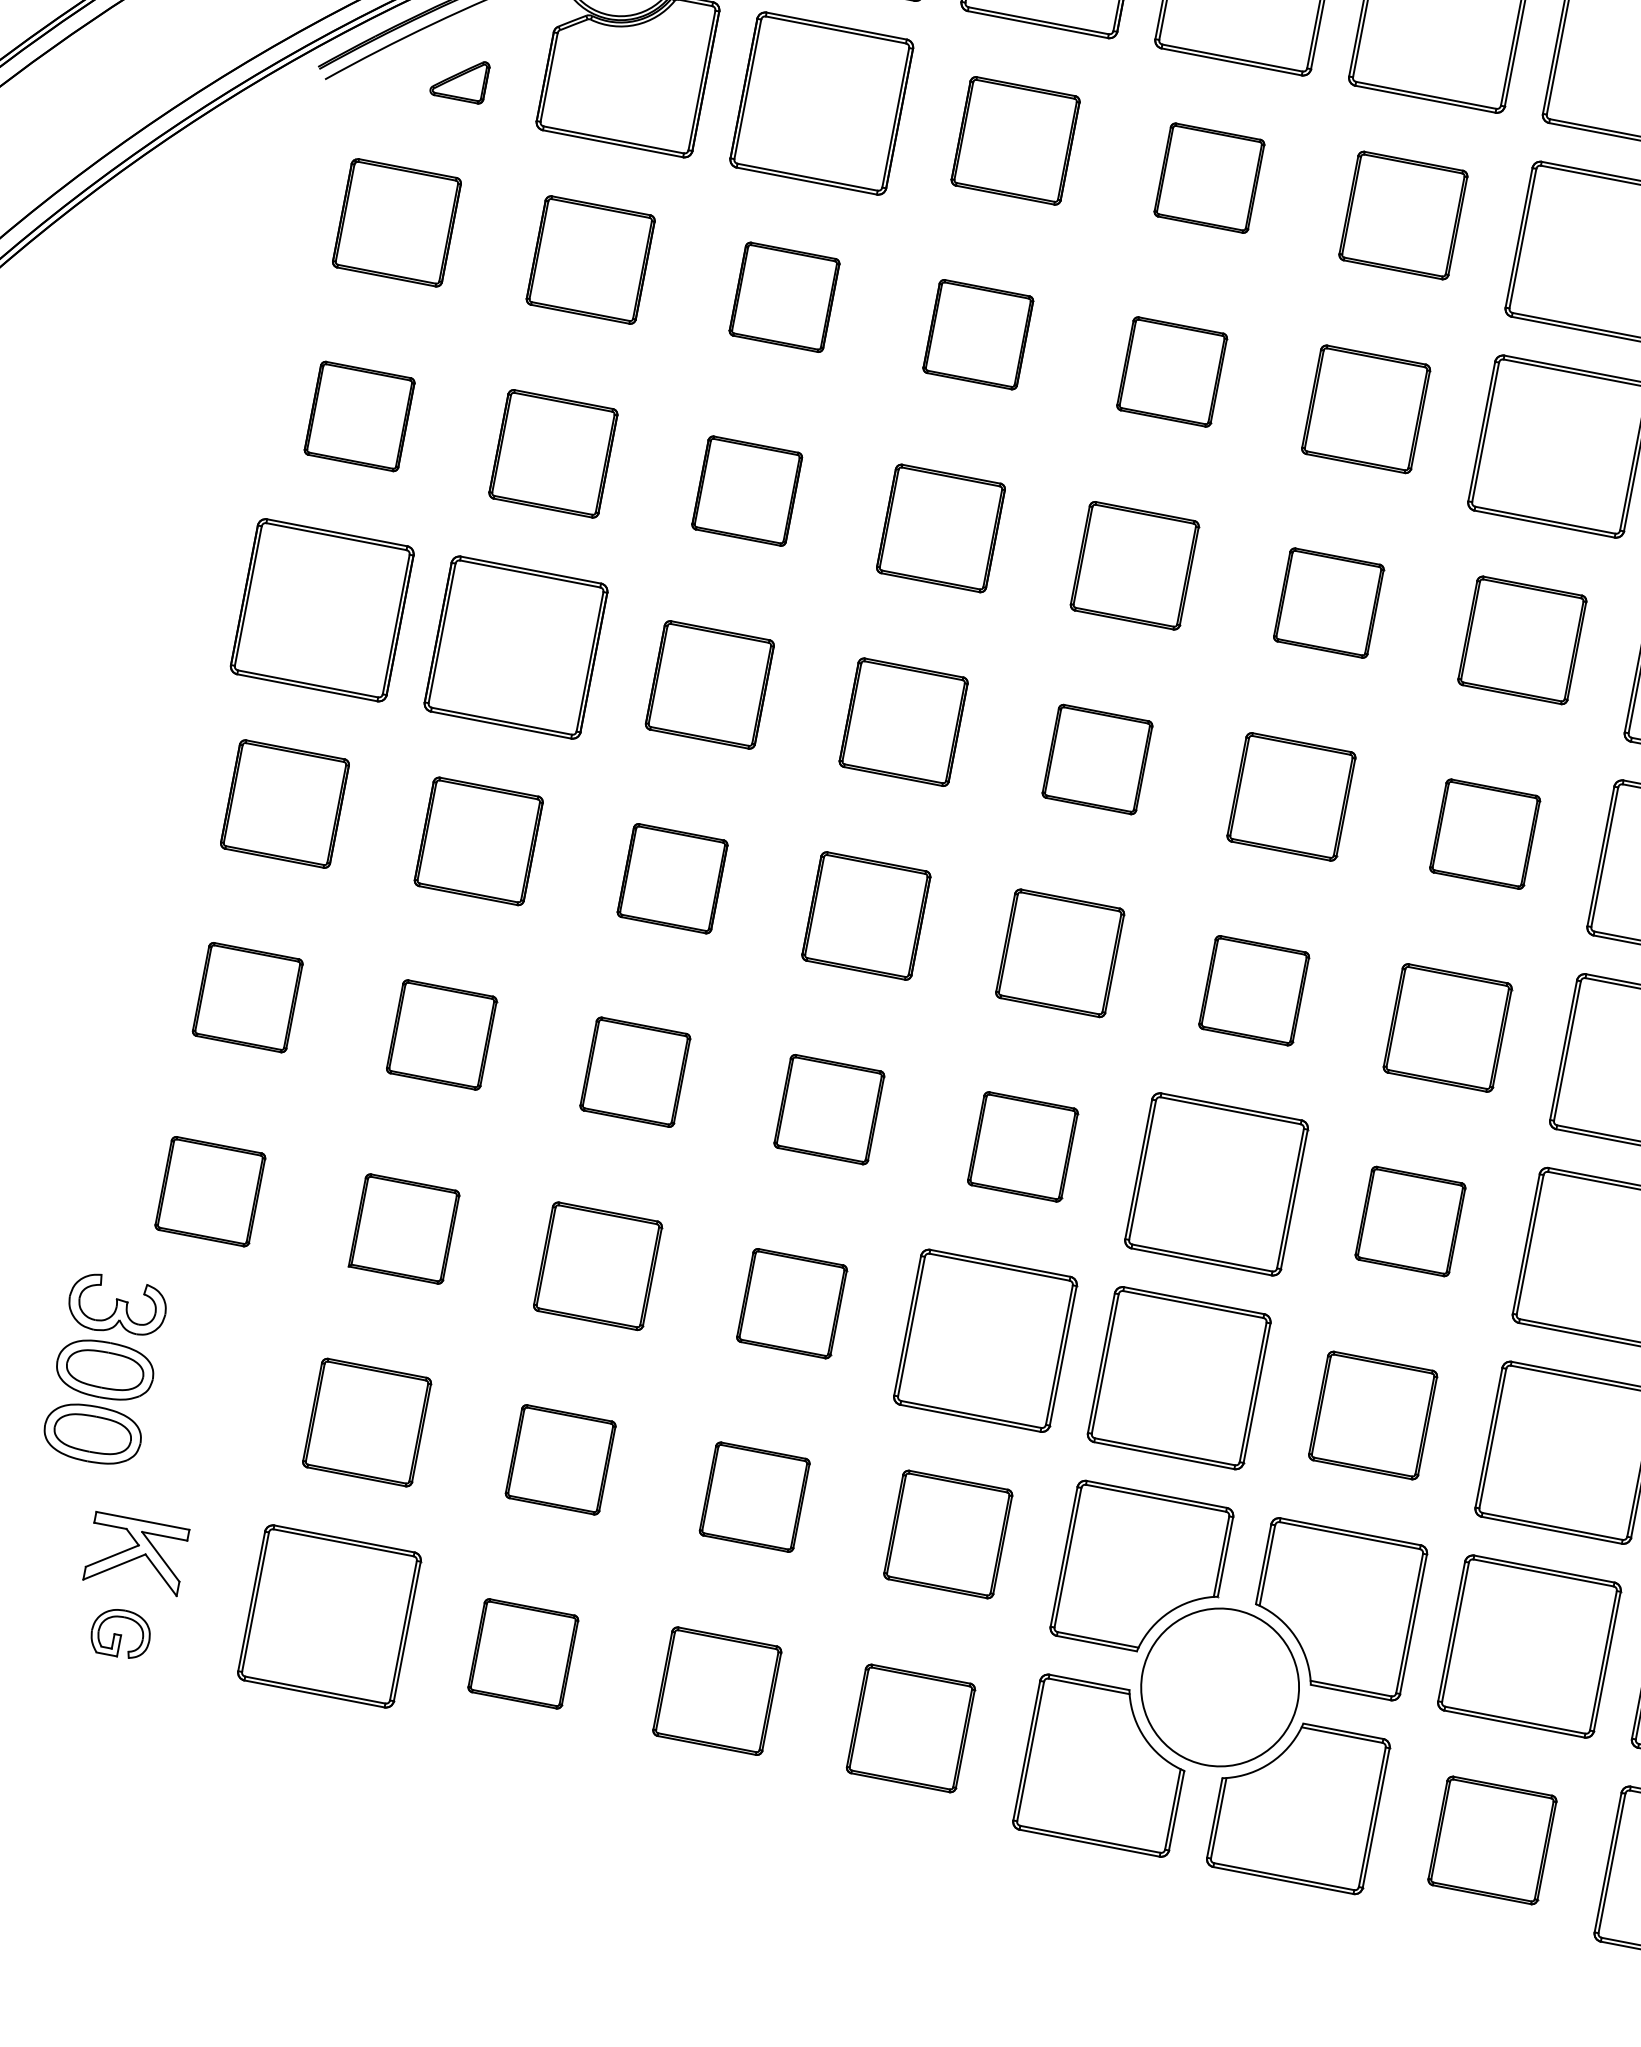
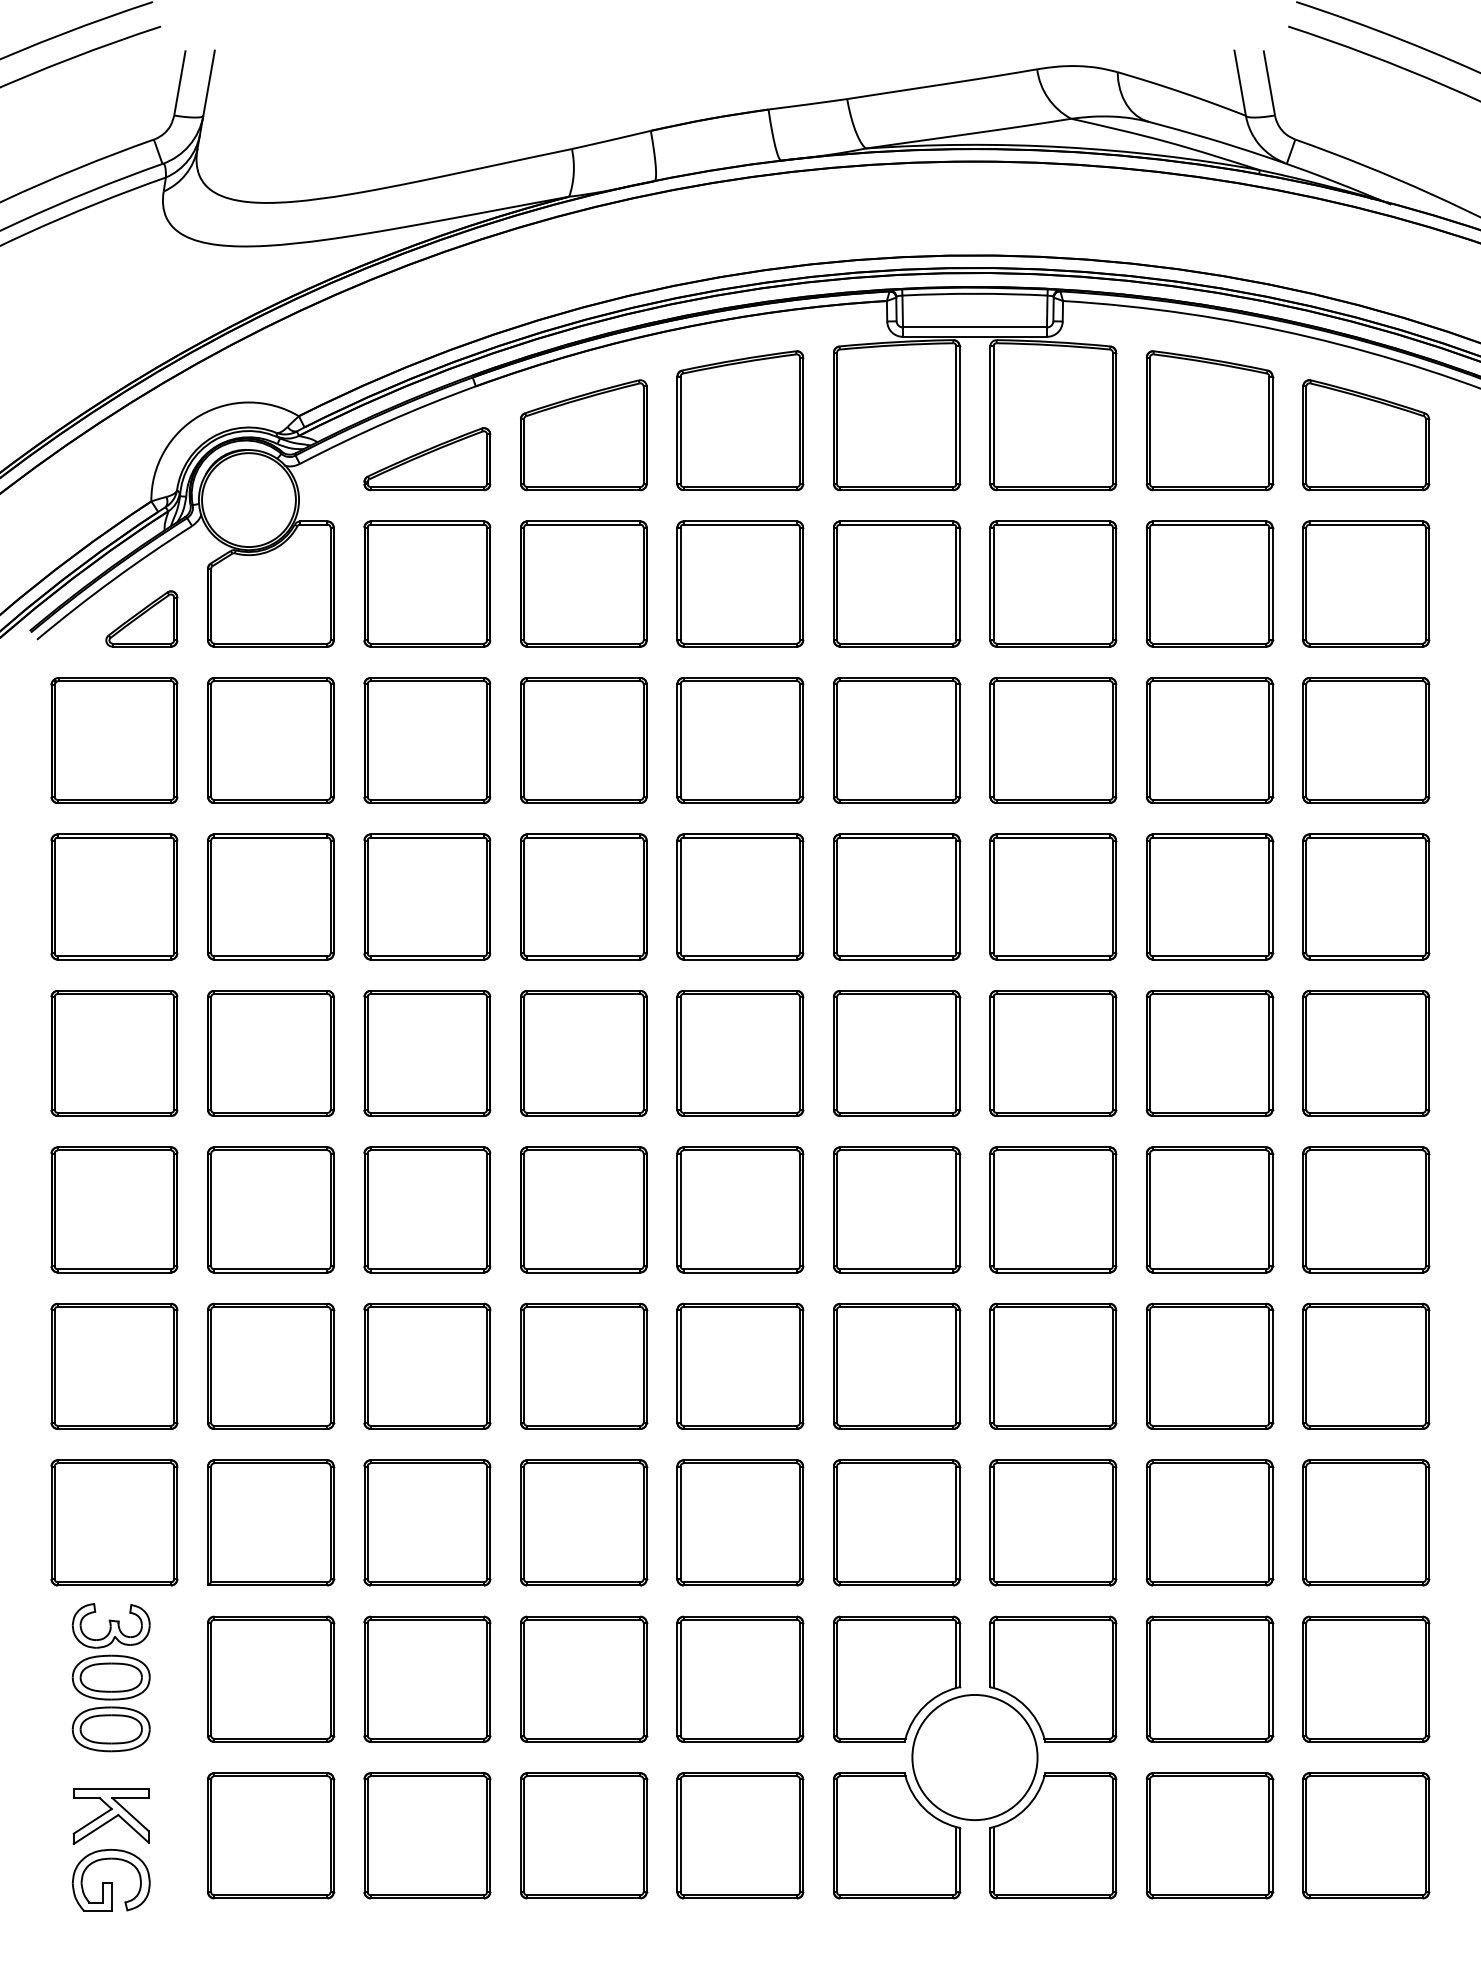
part: (459, 78) -> (141, 618), size x1.67
part: (1015, 140) -> (583, 583), size x1.43
part: (1209, 177) -> (740, 583), size x1.67
part: (1404, 215) -> (897, 583), size x1.43
part: (397, 222) -> (114, 740), size x1.43
part: (590, 259) -> (270, 740), size x1.43
part: (784, 297) -> (427, 740), size x1.67
part: (977, 334) -> (583, 740), size x1.67
part: (1172, 371) -> (740, 740), size x1.67
part: (1366, 409) -> (897, 740), size x1.43
part: (359, 415) -> (114, 896), size x1.67
part: (553, 453) -> (270, 896), size x1.43
part: (747, 490) -> (427, 896), size x1.67
part: (940, 527) -> (583, 896), size x1.43
part: (1135, 565) -> (740, 896), size x1.43
part: (1329, 602) -> (897, 896), size x1.67
part: (1522, 639) -> (1053, 896), size x1.43
part: (710, 684) -> (427, 1053), size x1.43
part: (903, 722) -> (583, 1053), size x1.43
part: (1097, 759) -> (740, 1053), size x1.67
part: (1292, 797) -> (897, 1053), size x1.43
part: (285, 803) -> (114, 1209), size x1.43
part: (1485, 834) -> (1053, 1053), size x1.67
part: (478, 840) -> (270, 1209), size x1.43
part: (672, 878) -> (427, 1209), size x1.67
part: (866, 915) -> (583, 1209), size x1.43
part: (1060, 952) -> (740, 1209), size x1.43
part: (1254, 990) -> (897, 1209), size x1.67
part: (247, 996) -> (114, 1365), size x1.67
part: (1448, 1027) -> (1053, 1209), size x1.43
part: (442, 1034) -> (271, 1365), size x1.67
part: (635, 1071) -> (427, 1365), size x1.67
part: (830, 1108) -> (584, 1365), size x1.67
part: (1023, 1146) -> (740, 1365), size x1.67
part: (210, 1191) -> (114, 1522), size x1.67
part: (1410, 1220) -> (1053, 1365), size x1.67
part: (404, 1228) -> (271, 1522), size x1.67
part: (598, 1265) -> (427, 1522), size x1.43
part: (792, 1303) -> (584, 1522), size x1.67
part: (104, 1369) -> (110, 1677), moved
part: (1373, 1415) -> (1053, 1522), size x1.43
part: (367, 1421) -> (271, 1678), size x1.43
part: (560, 1459) -> (427, 1678), size x1.67
part: (755, 1496) -> (584, 1678), size x1.67
part: (948, 1533) -> (740, 1678), size x1.43
part: (120, 1632) -> (110, 1879), size x1.67
part: (523, 1653) -> (427, 1835), size x1.67
part: (717, 1690) -> (584, 1835), size x1.43
part: (911, 1728) -> (740, 1835), size x1.43
part: (1493, 1840) -> (1210, 1835), size x1.43

